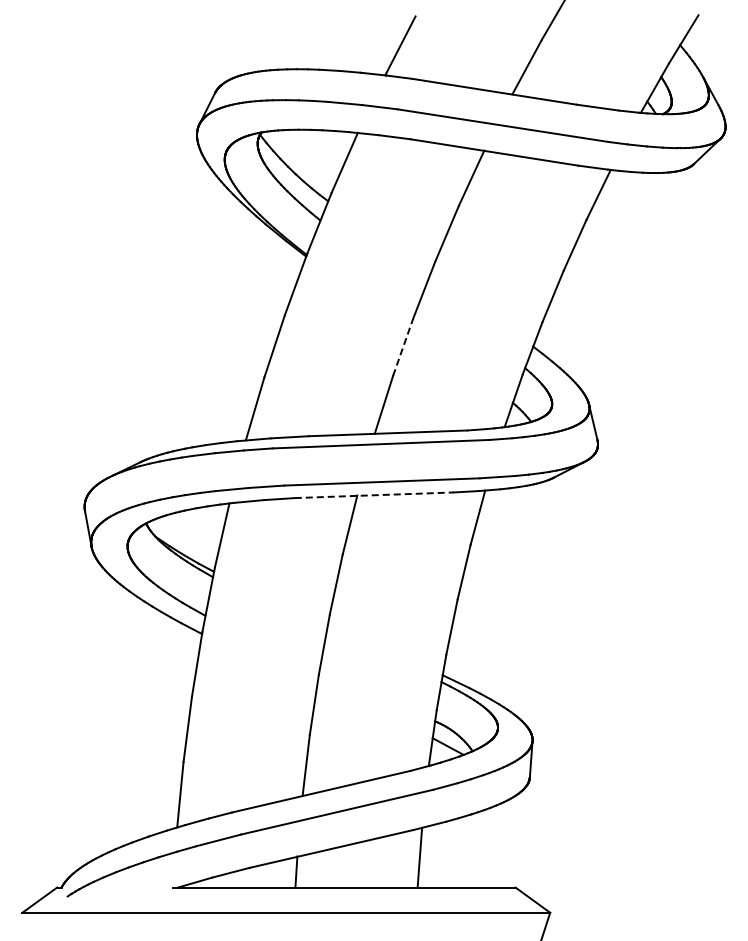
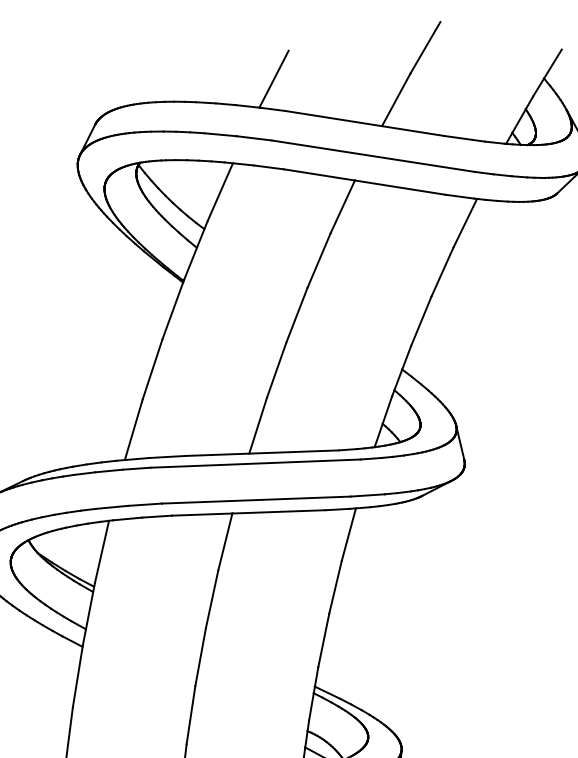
line: (403, 346) -> (277, 369), dashed -> solid
line: (374, 495) -> (249, 513), dashed -> solid

